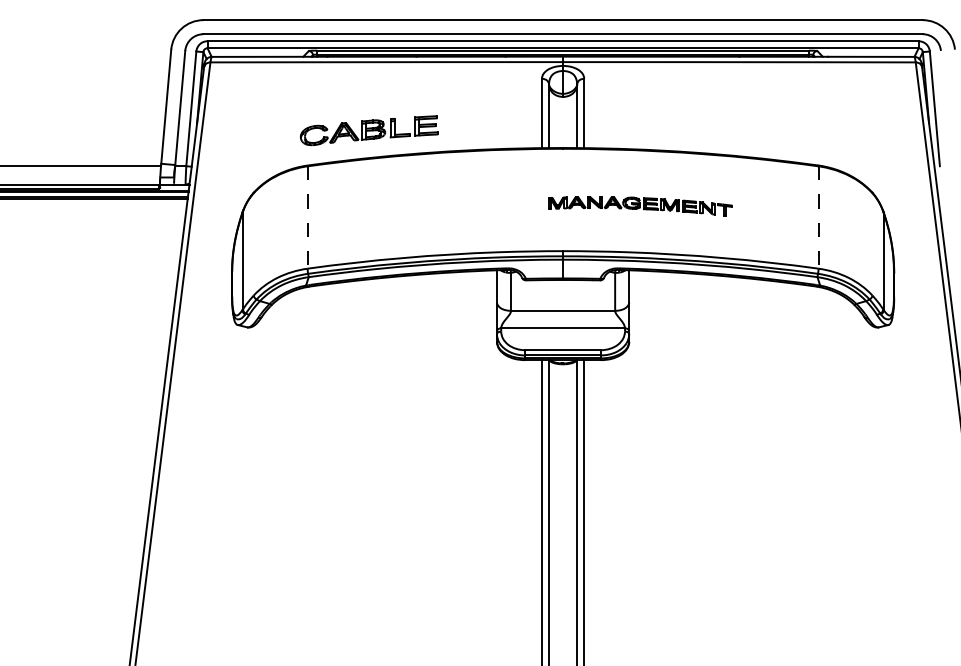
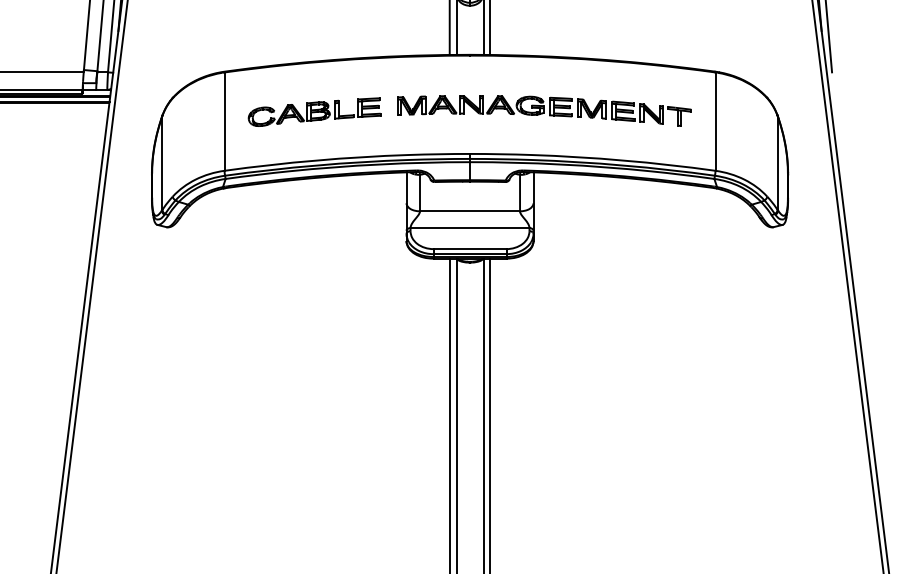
part: (368, 130) -> (313, 112), moved
part: (640, 206) -> (544, 111), size x1.67
line: (307, 218) -> (224, 122), dashed -> solid
line: (818, 218) -> (715, 122), dashed -> solid

